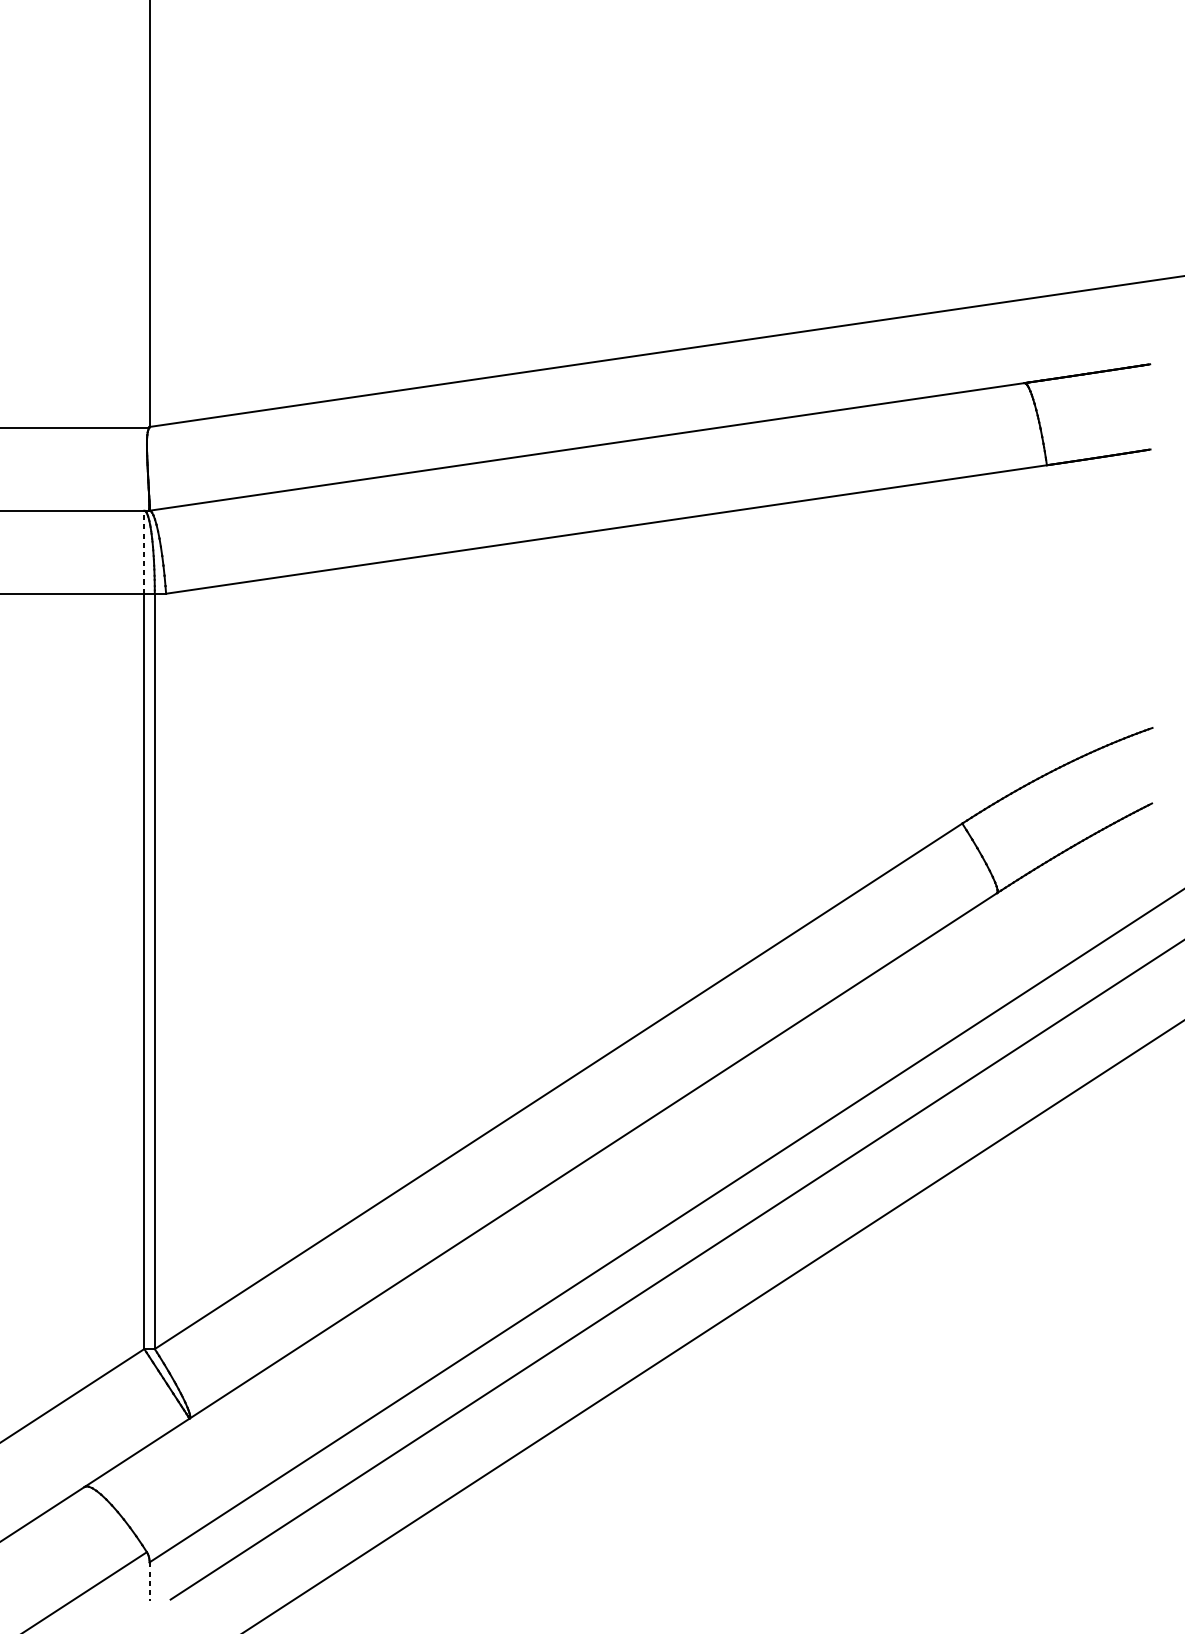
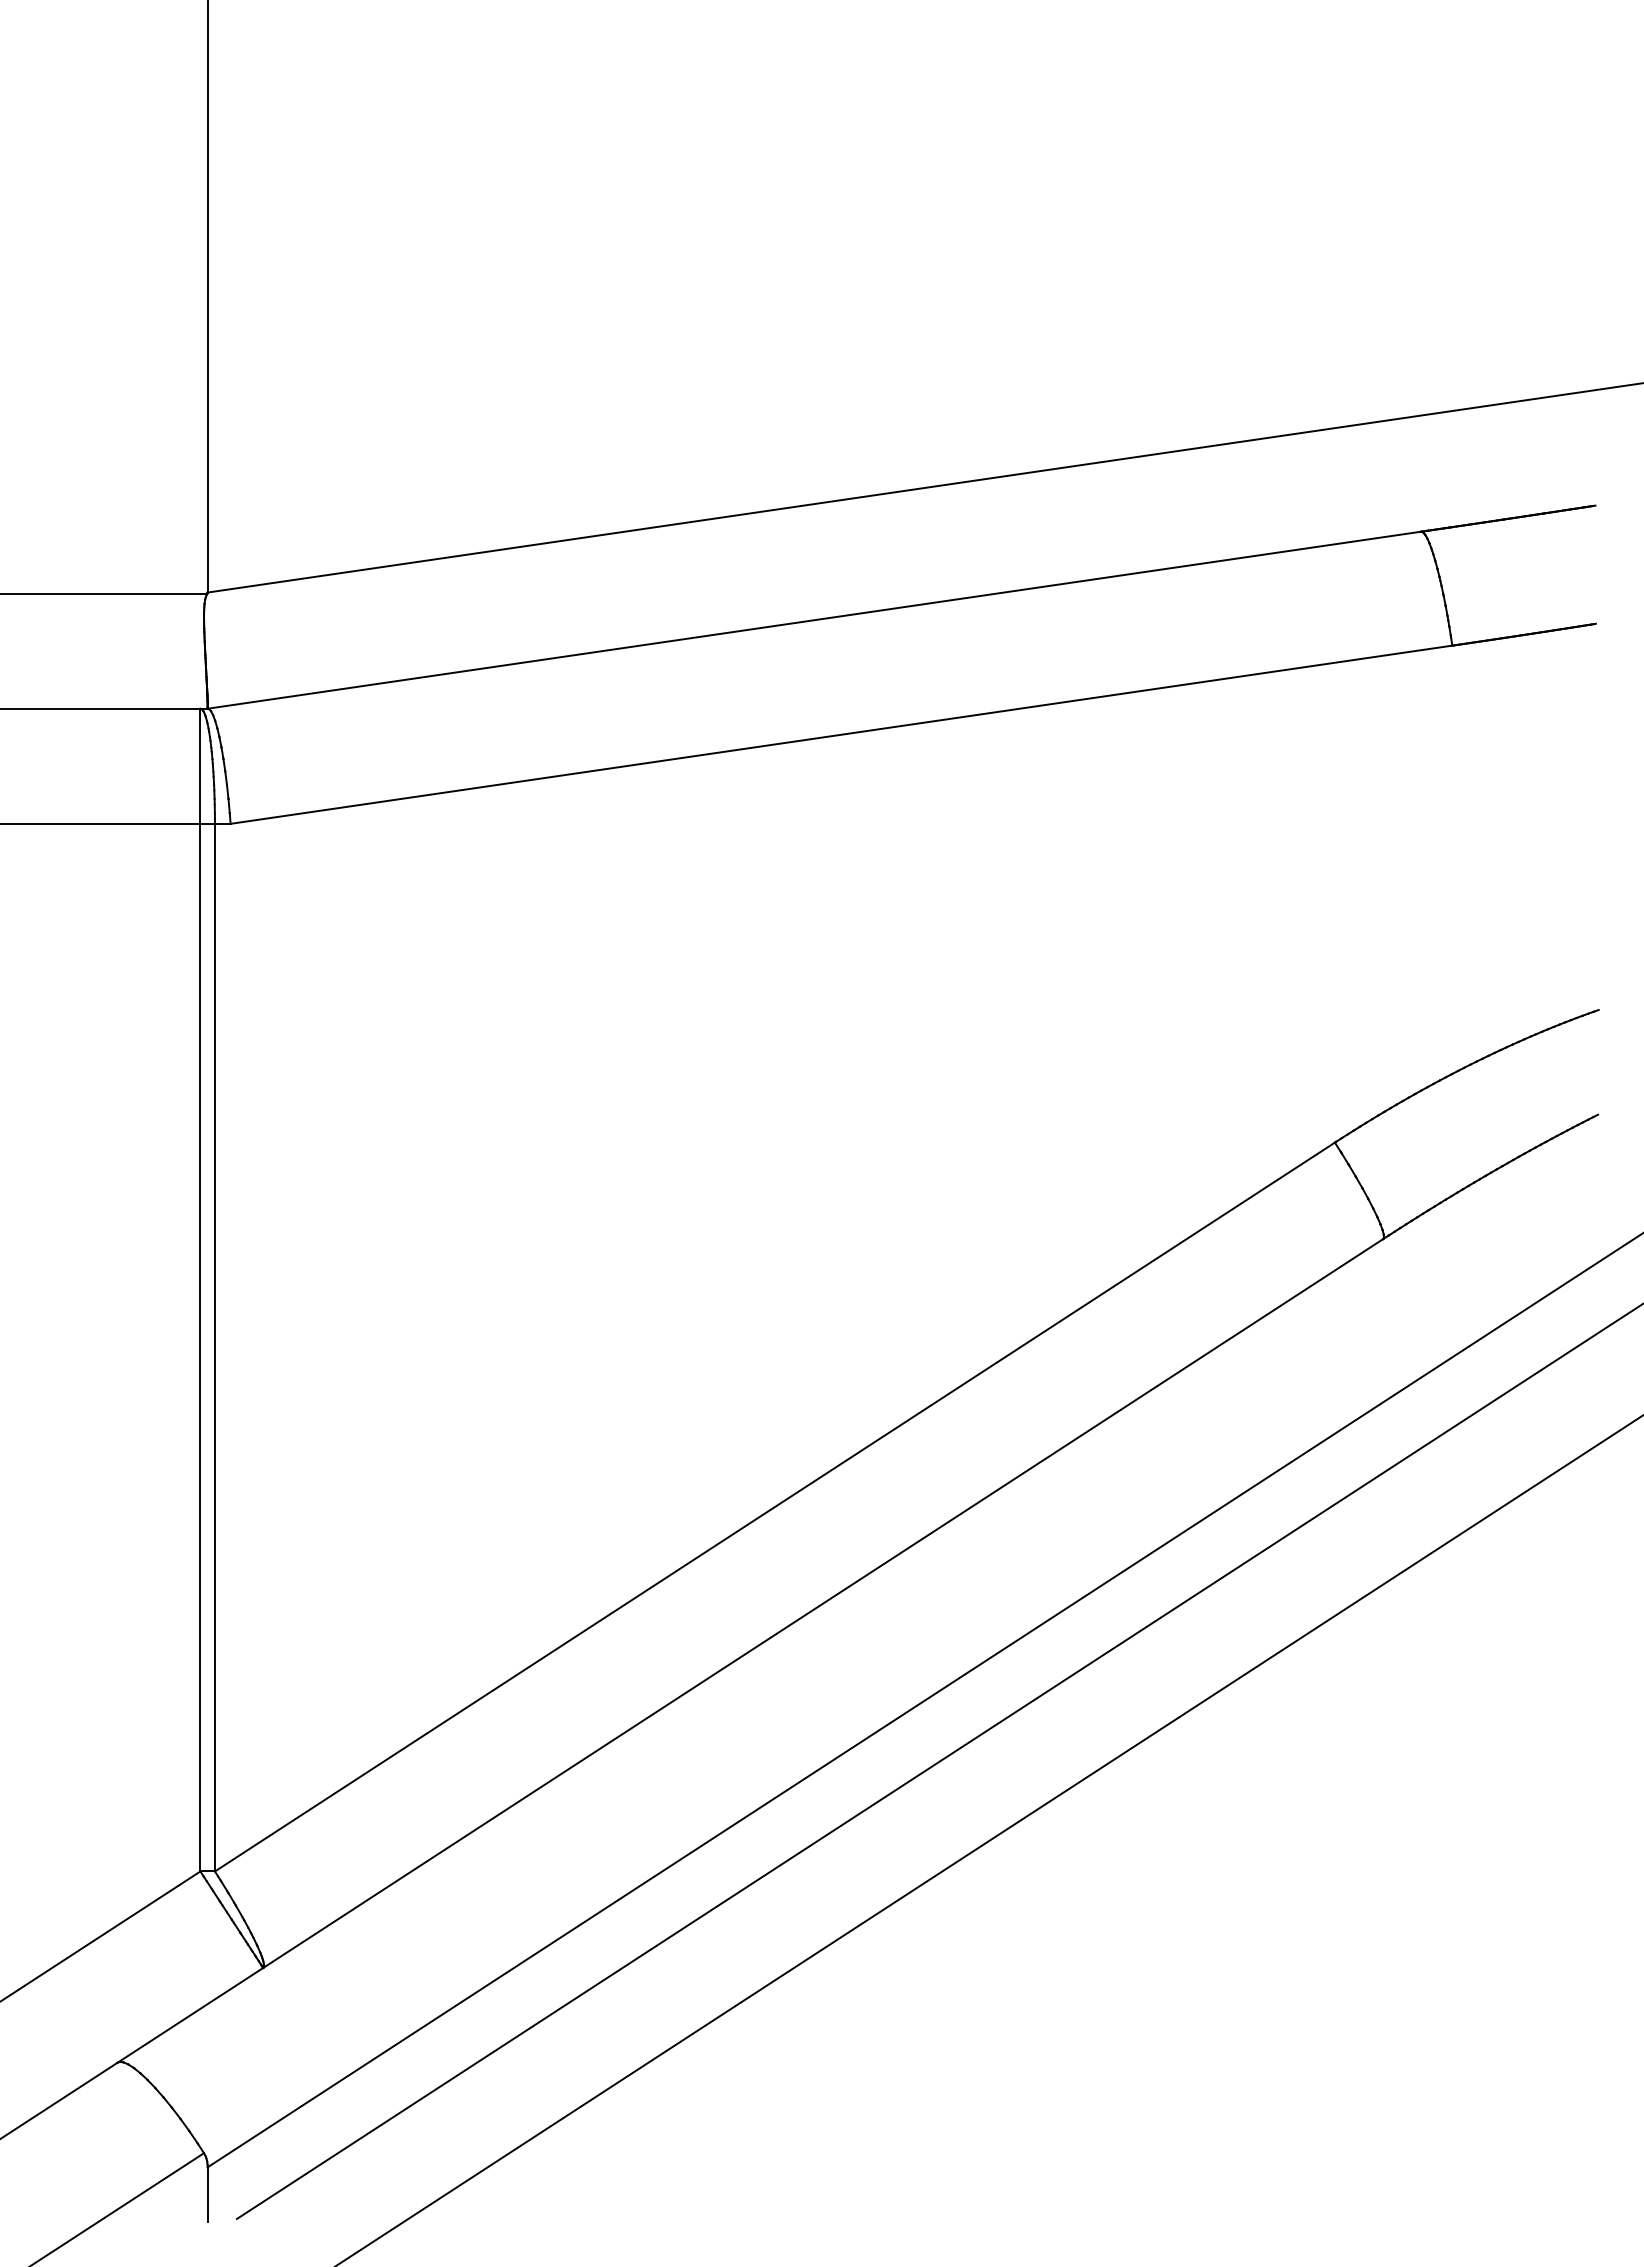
line: (144, 552) -> (200, 766), dashed -> solid
line: (149, 1581) -> (207, 2194), dashed -> solid

